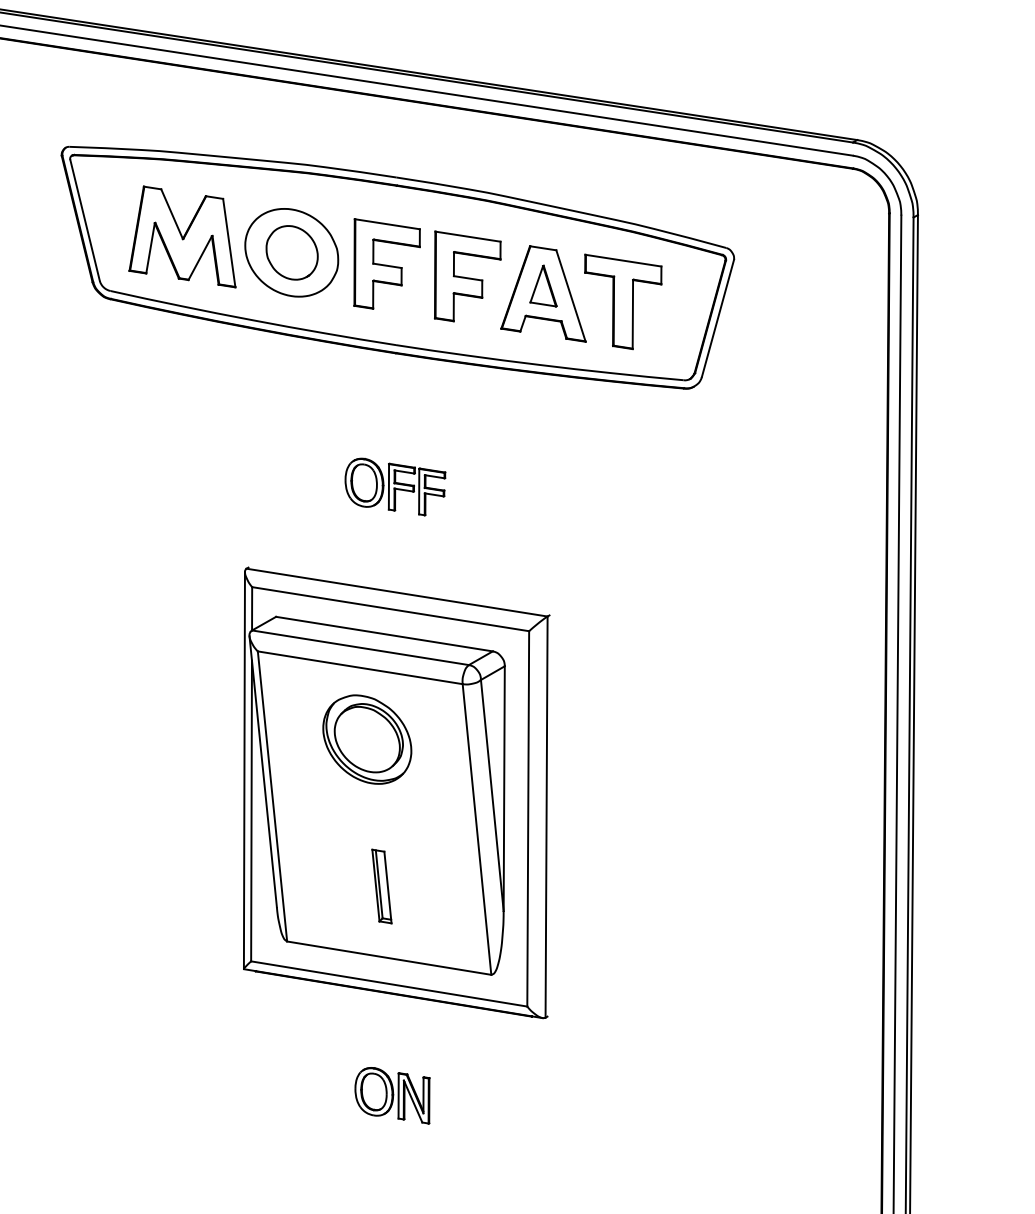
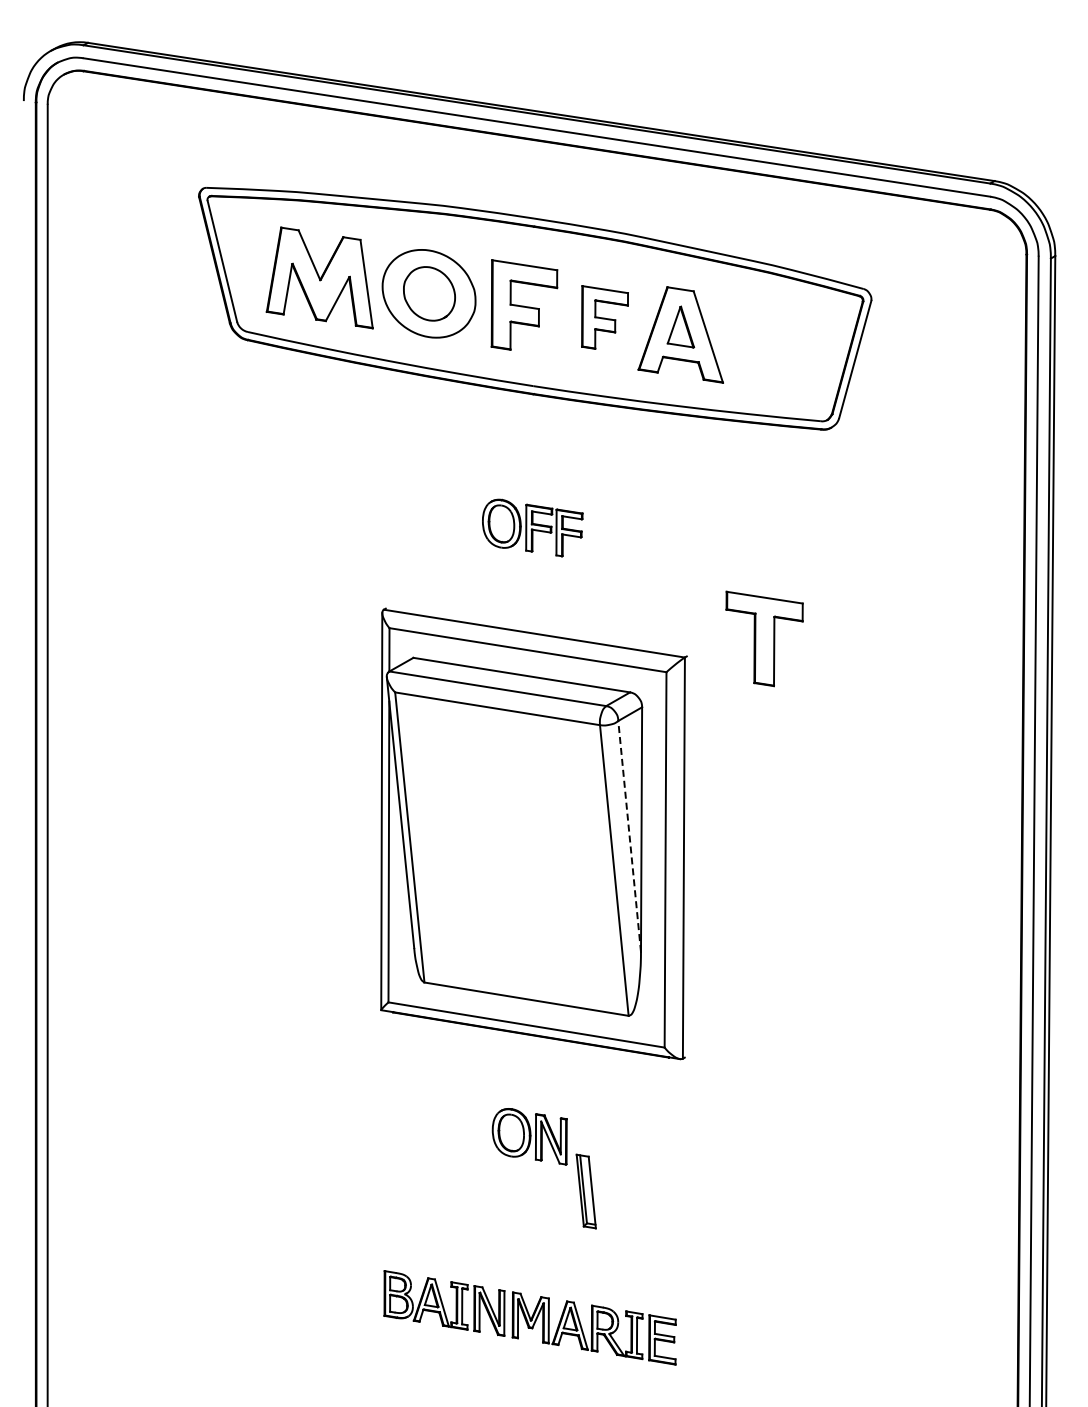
part: (467, 276) -> (604, 317), size x0.7
part: (623, 301) -> (764, 638), moved
part: (367, 739) -> (504, 780), removed
line: (492, 794) -> (629, 835), solid -> dashed
part: (381, 886) -> (585, 1191), moved

